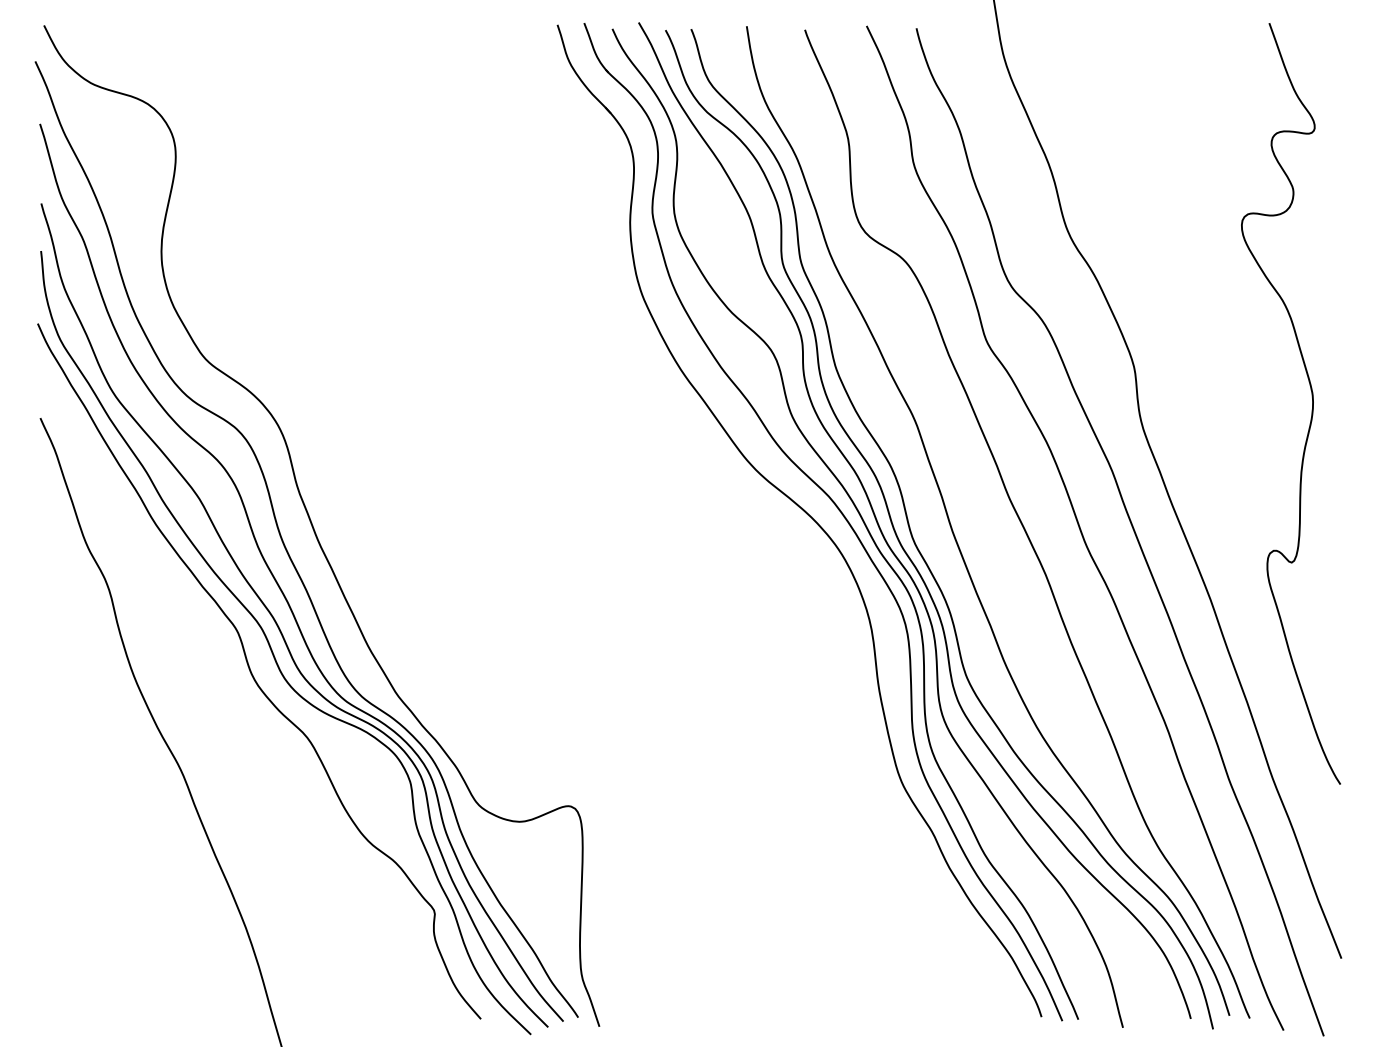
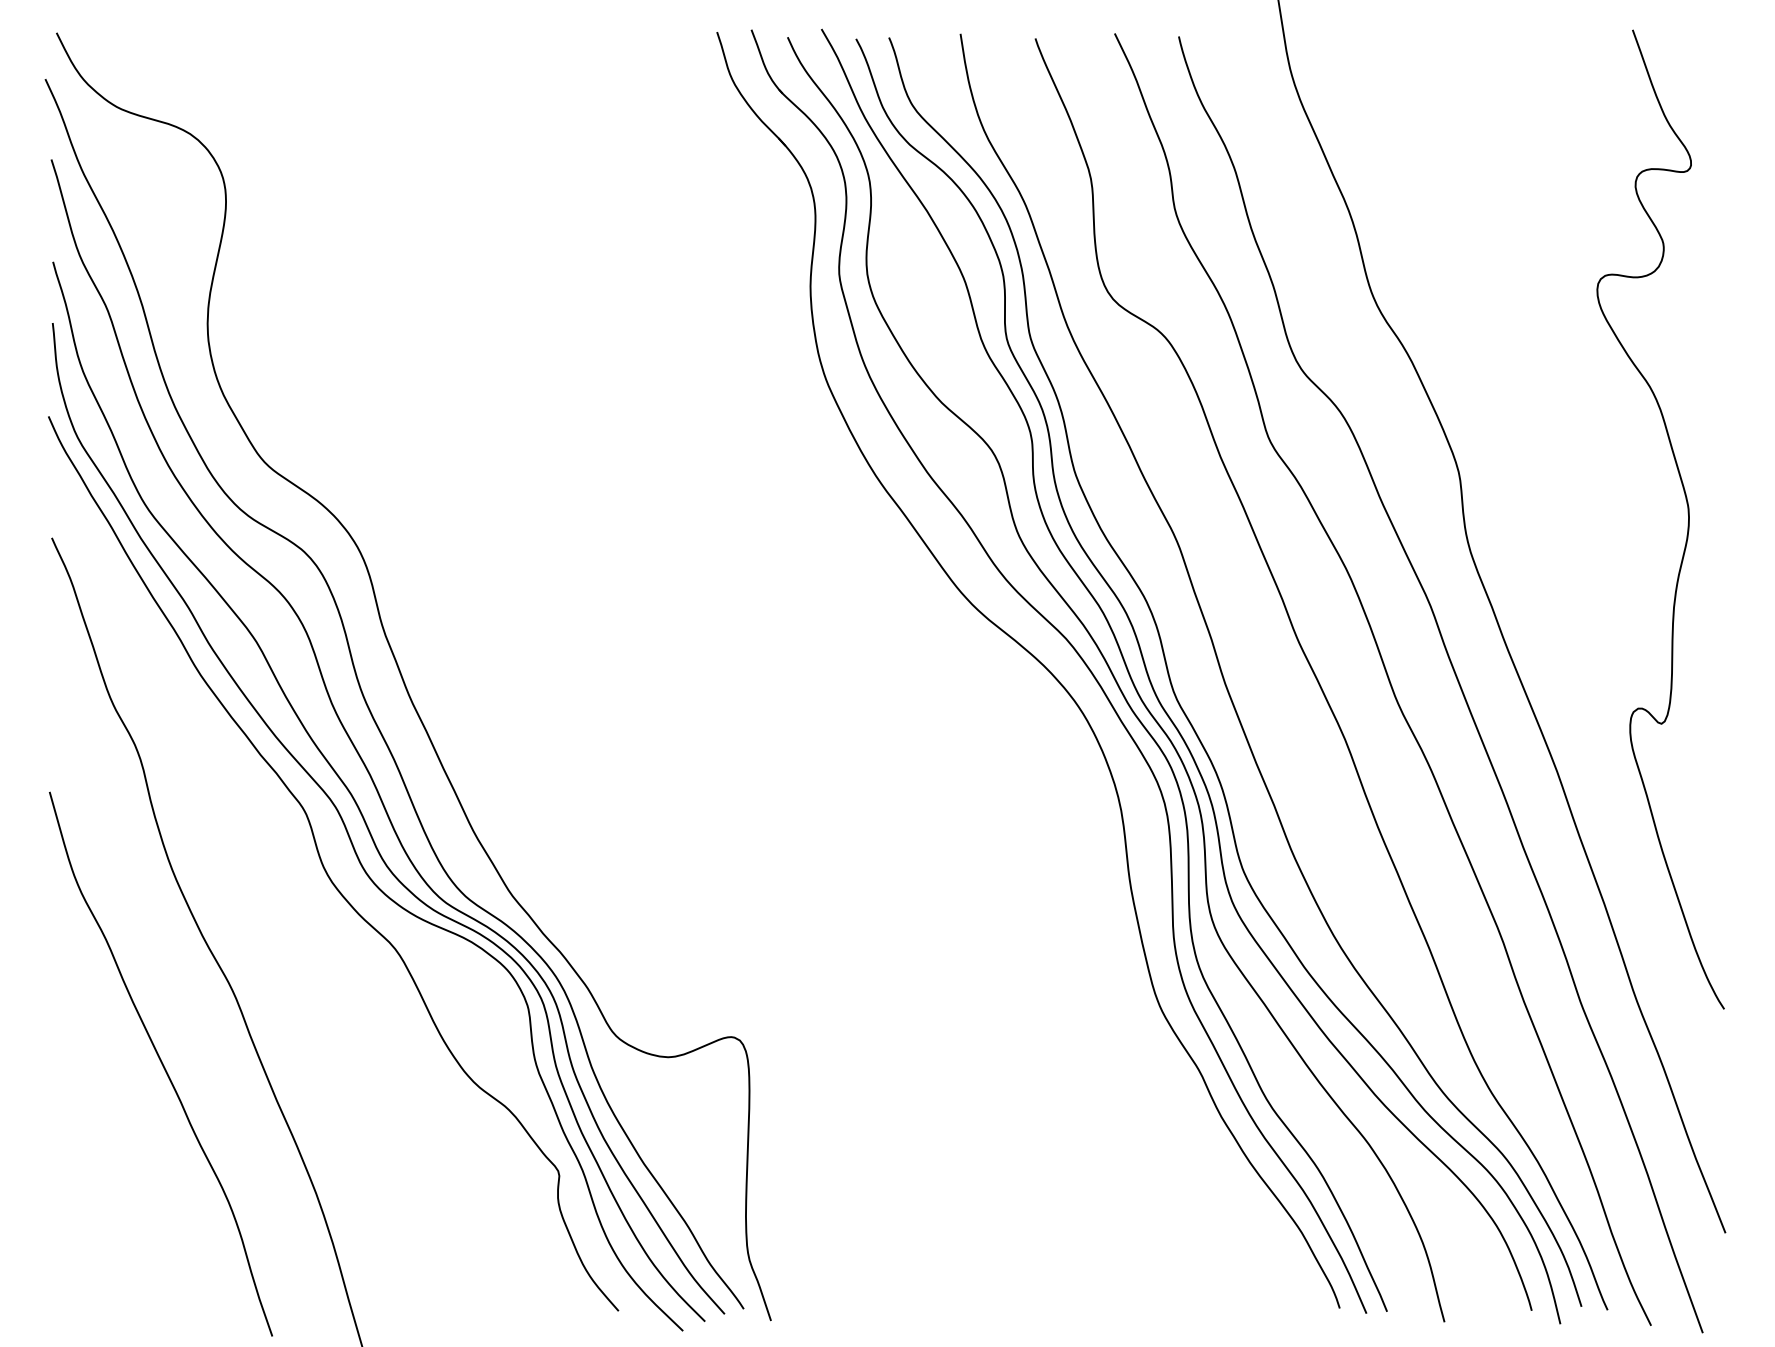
curve: (124, 825) -> (160, 1062), added

